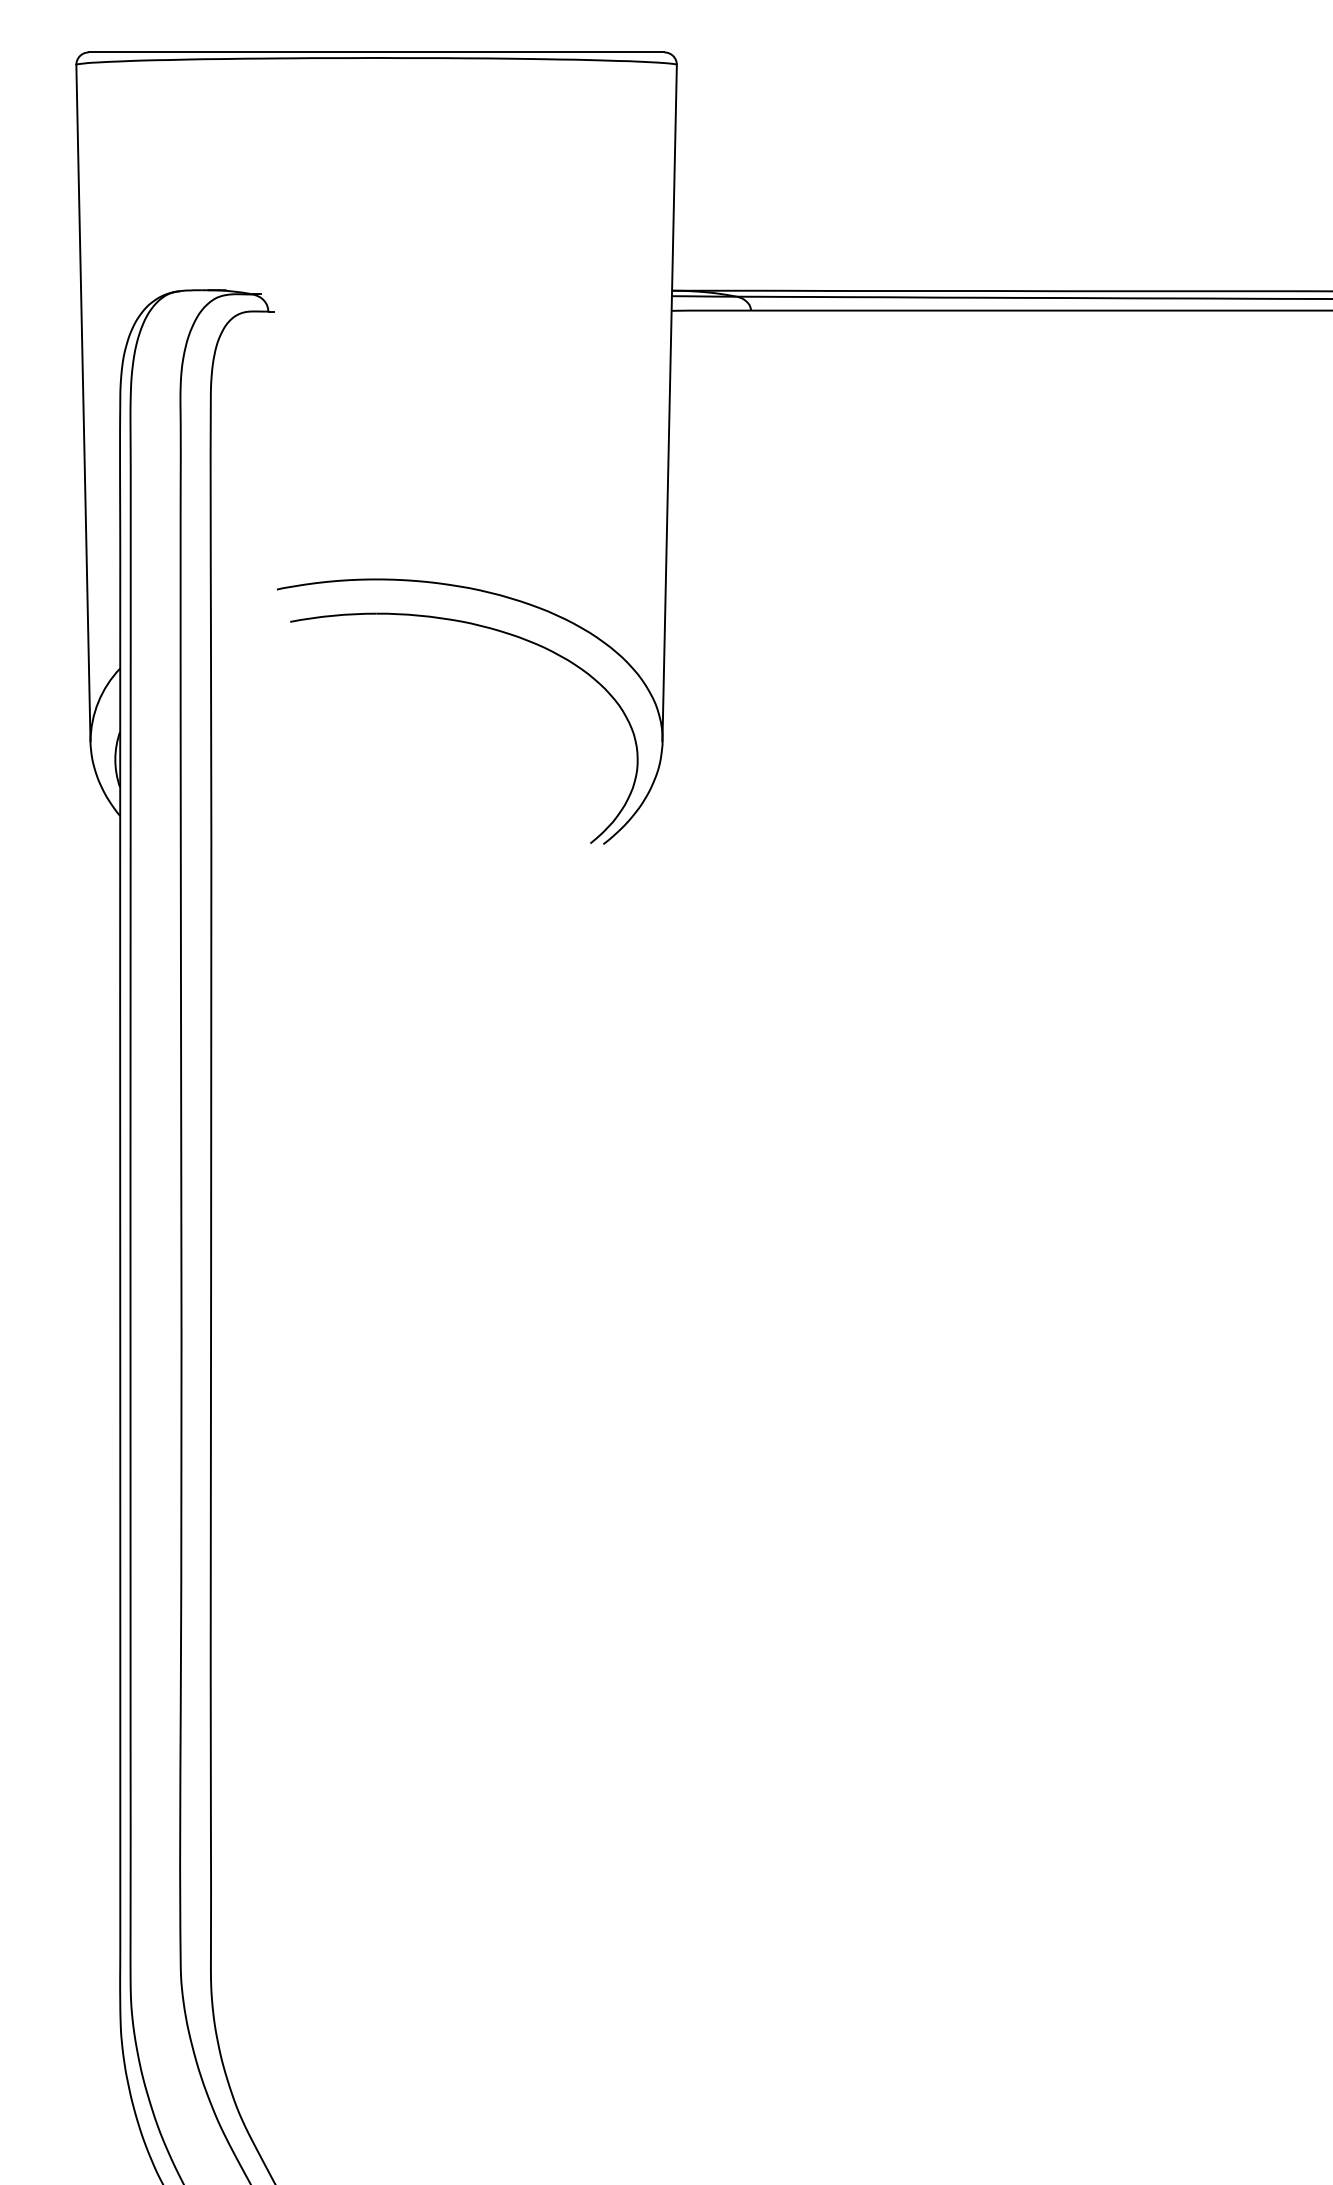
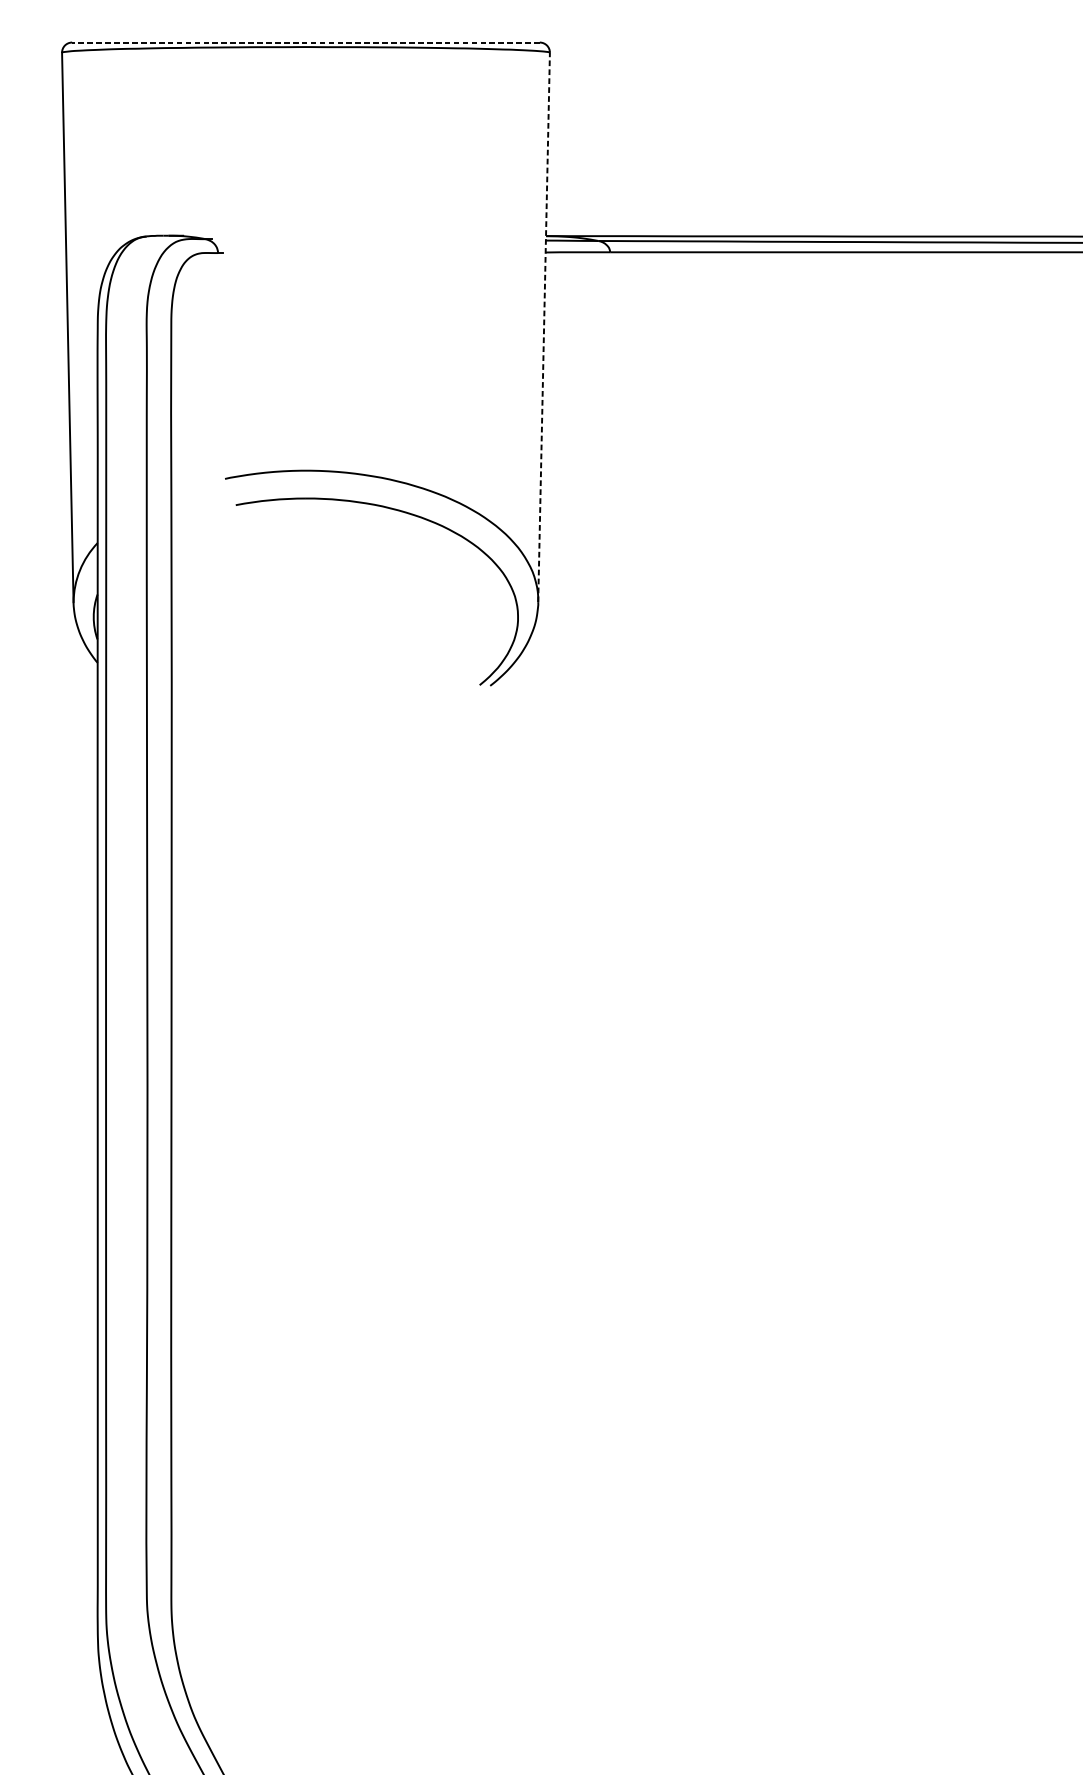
line: (376, 52) -> (305, 42), solid -> dashed
line: (669, 402) -> (543, 326), solid -> dashed

